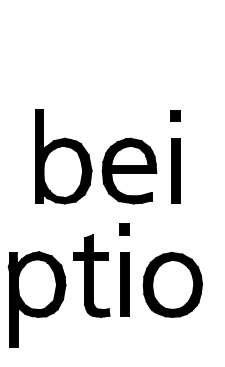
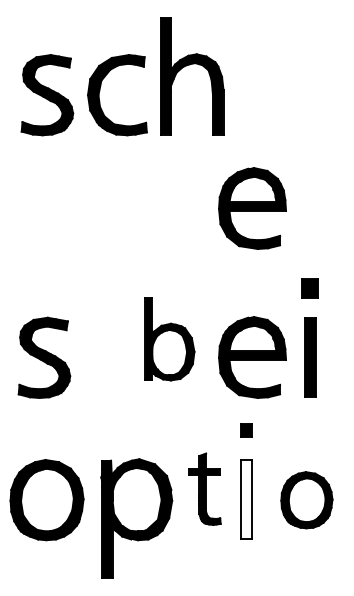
part: (129, 52) -> (252, 208), added
part: (175, 116) -> (310, 288), size x1.4
part: (63, 156) -> (169, 339), size x0.7
part: (91, 276) -> (205, 489), size x0.7
fill: (124, 284) -> (246, 499), removed
part: (172, 285) -> (306, 500), size x0.7

